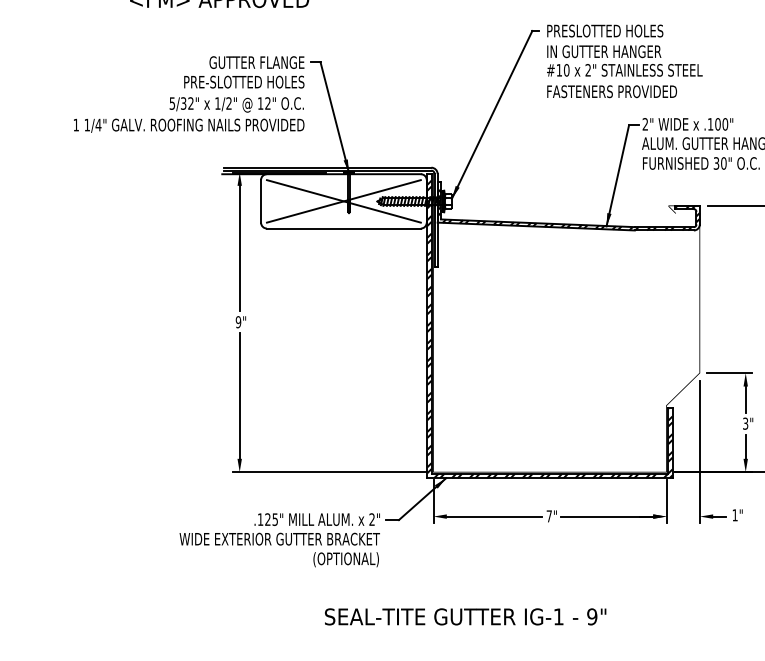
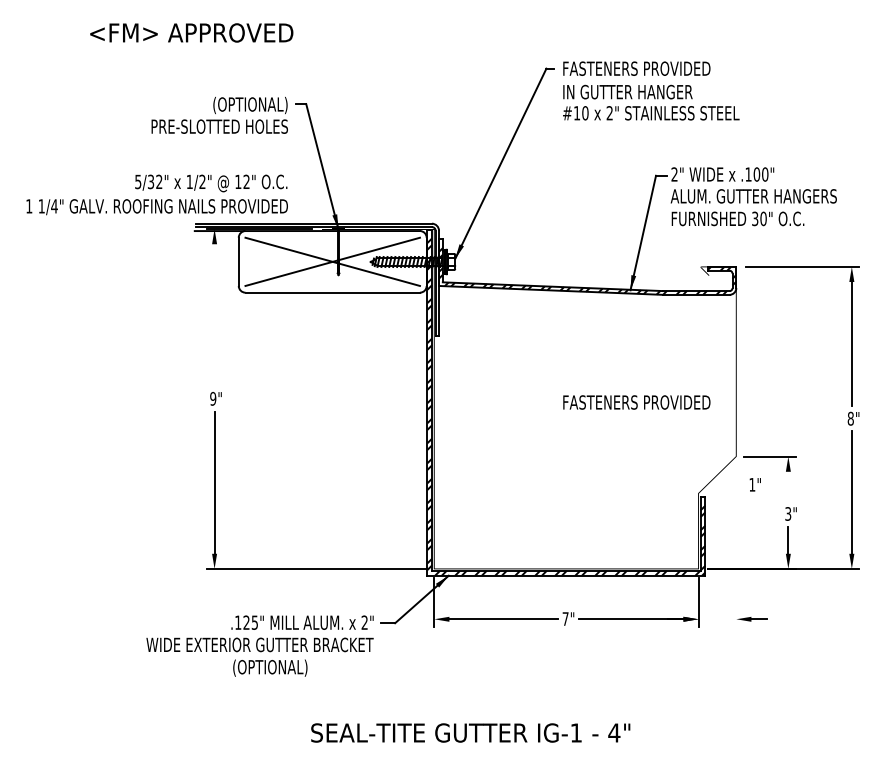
text: (612, 30) -> (637, 68), PRESLOTTED HOLES -> FASTENERS PROVIDED
text: (256, 63) -> (233, 105), GUTTER FLANGE -> (OPTIONAL)
text: (611, 91) -> (636, 402), moved
text: (188, 114) -> (156, 194), moved
line: (239, 248) -> (214, 315), removed
line: (745, 399) -> (788, 486), removed
line: (699, 451) -> (736, 545), removed
text: (737, 515) -> (754, 484), moved
text: (346, 559) -> (270, 667), moved
text: (592, 616) -> (614, 732), 9" -> 4"

